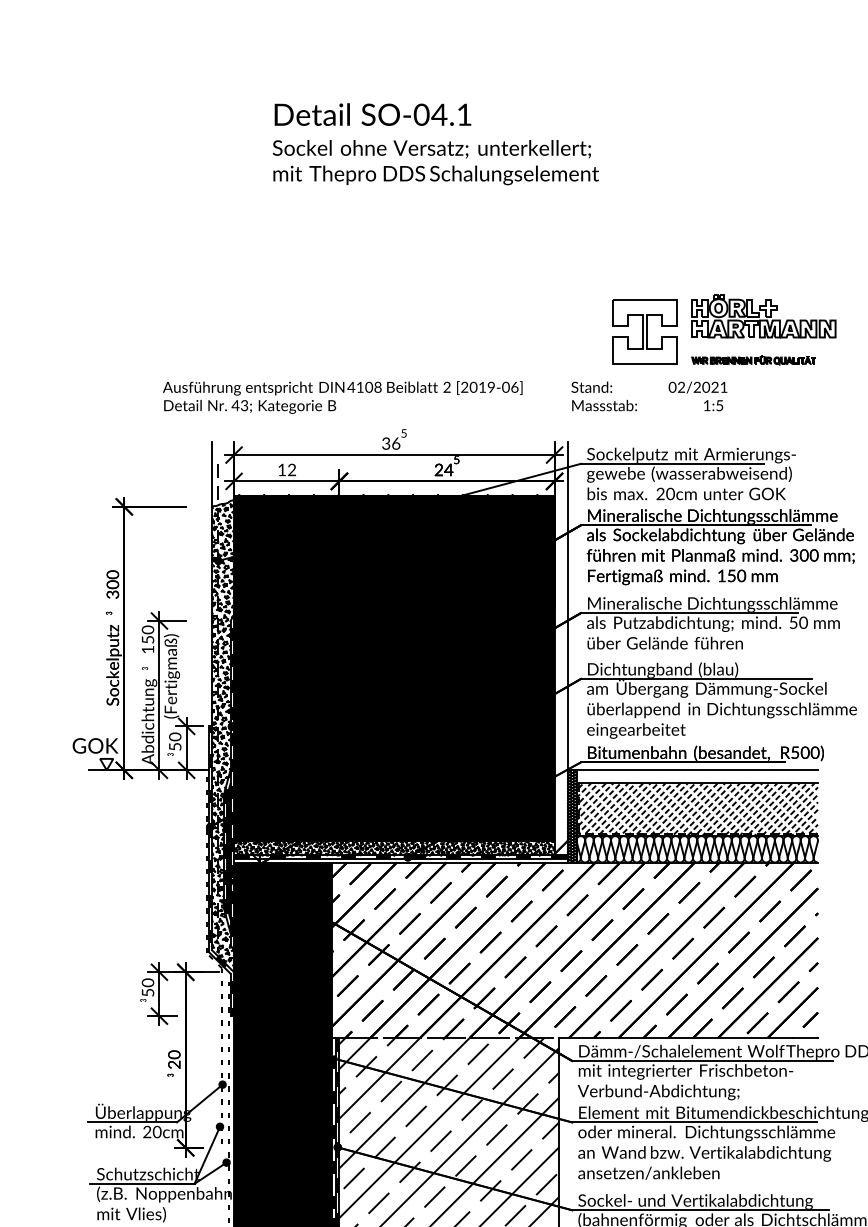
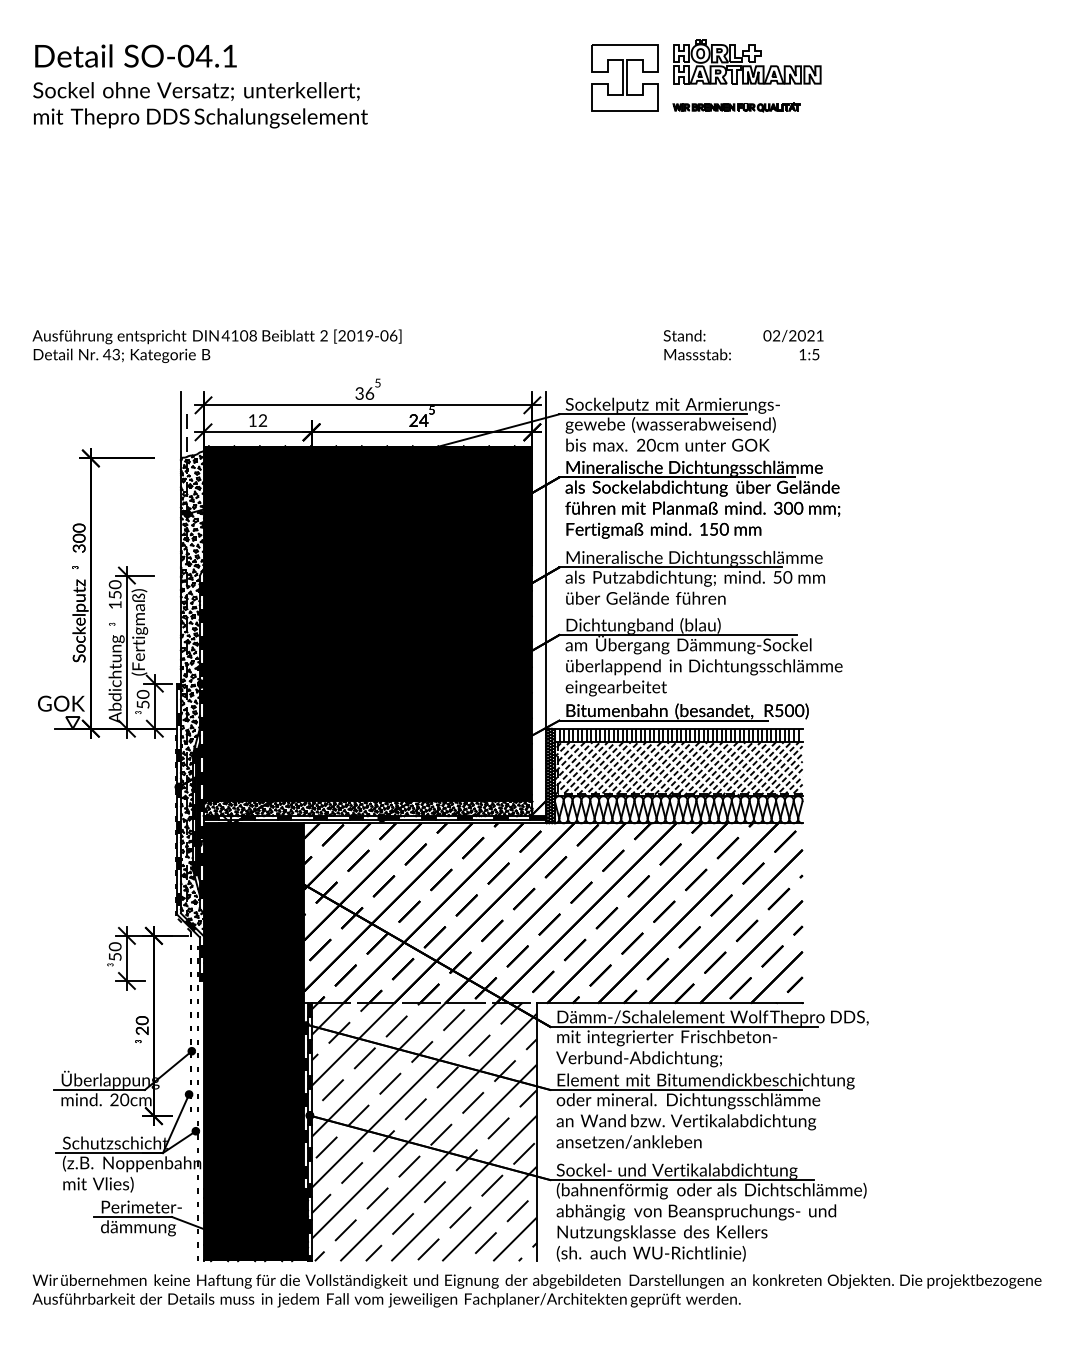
text: (435, 144) -> (200, 86), moved
part: (724, 329) -> (706, 75), moved
text: (342, 396) -> (216, 345), moved
text: (649, 396) -> (743, 345), moved
hatch: (695, 776) -> (676, 735), added

